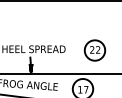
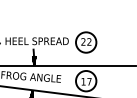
part: (95, 50) -> (86, 42), moved

